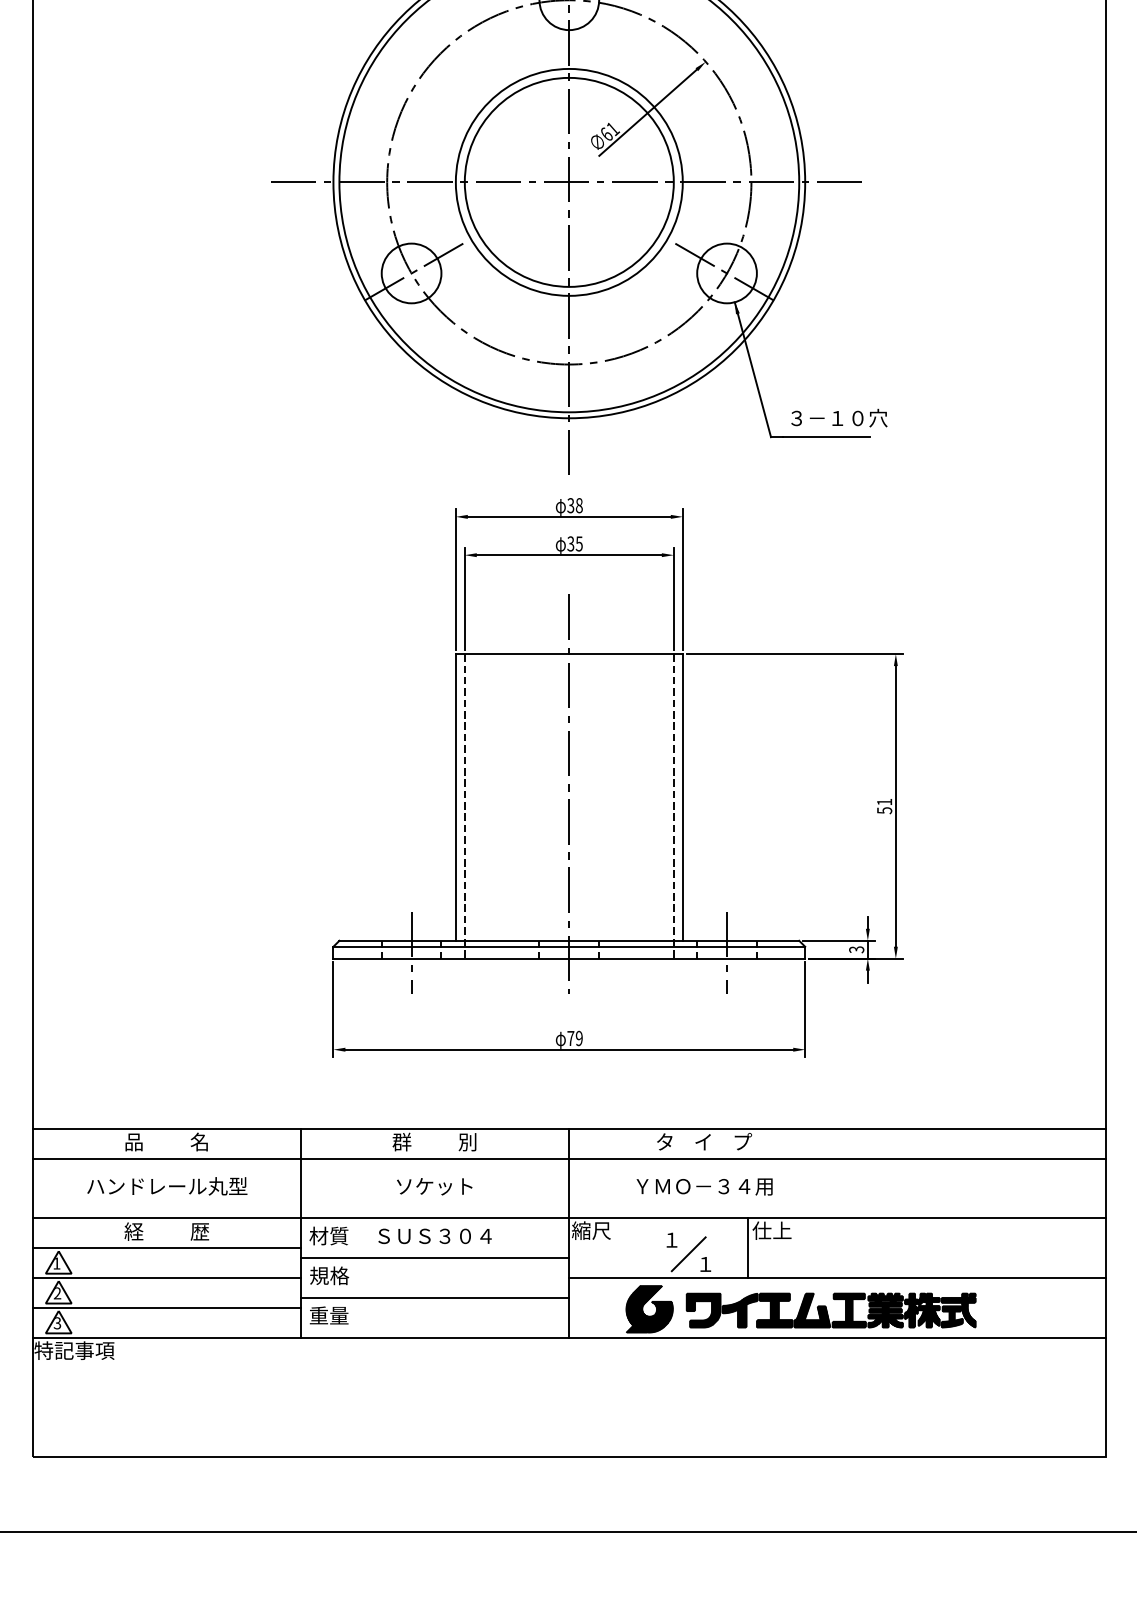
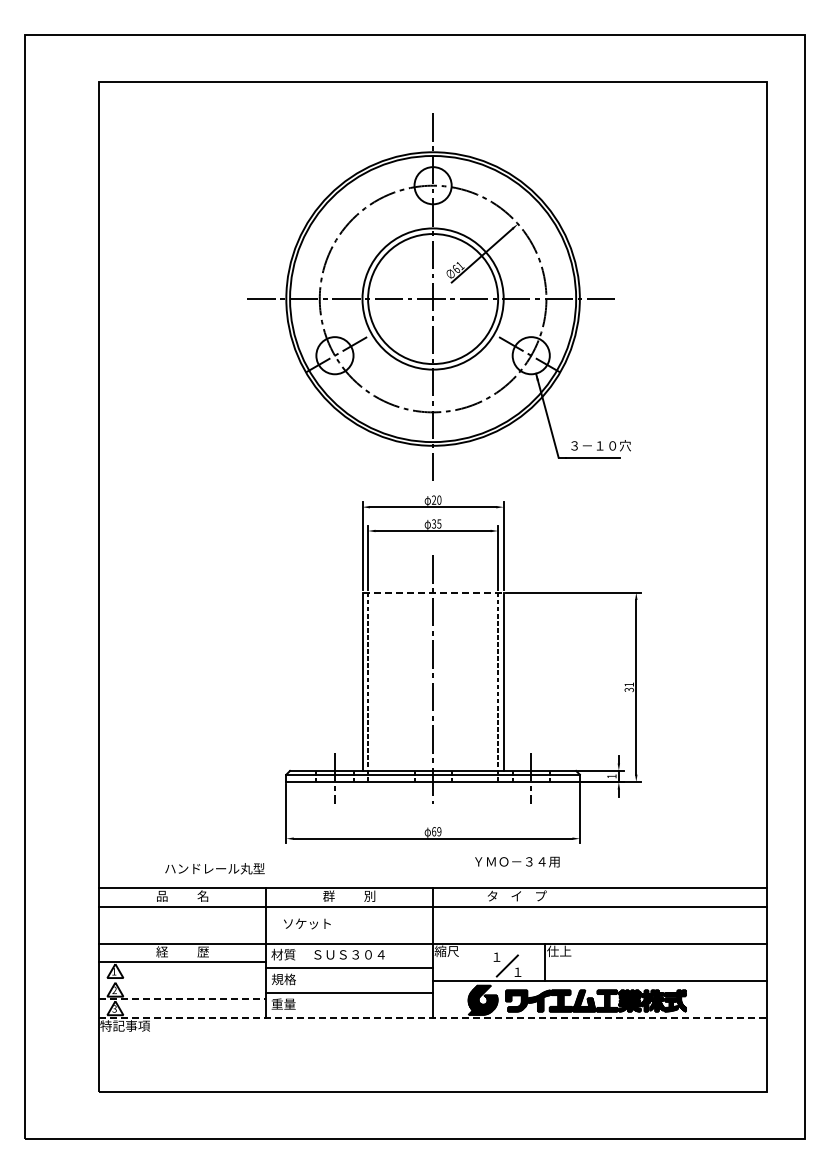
text: (574, 506) -> (436, 500), 38 -> 20
line: (569, 654) -> (433, 592), solid -> dashed
text: (883, 809) -> (628, 689), 51 -> 31
text: (856, 949) -> (611, 776), 3 -> 1
text: (571, 1038) -> (434, 831), 79 -> 69
text: (166, 1185) -> (214, 868), moved
text: (434, 1185) -> (307, 923), moved
text: (704, 1185) -> (517, 861), moved
line: (166, 1277) -> (182, 980), removed
line: (168, 1308) -> (183, 999), solid -> dashed
line: (569, 1338) -> (433, 1018), solid -> dashed

